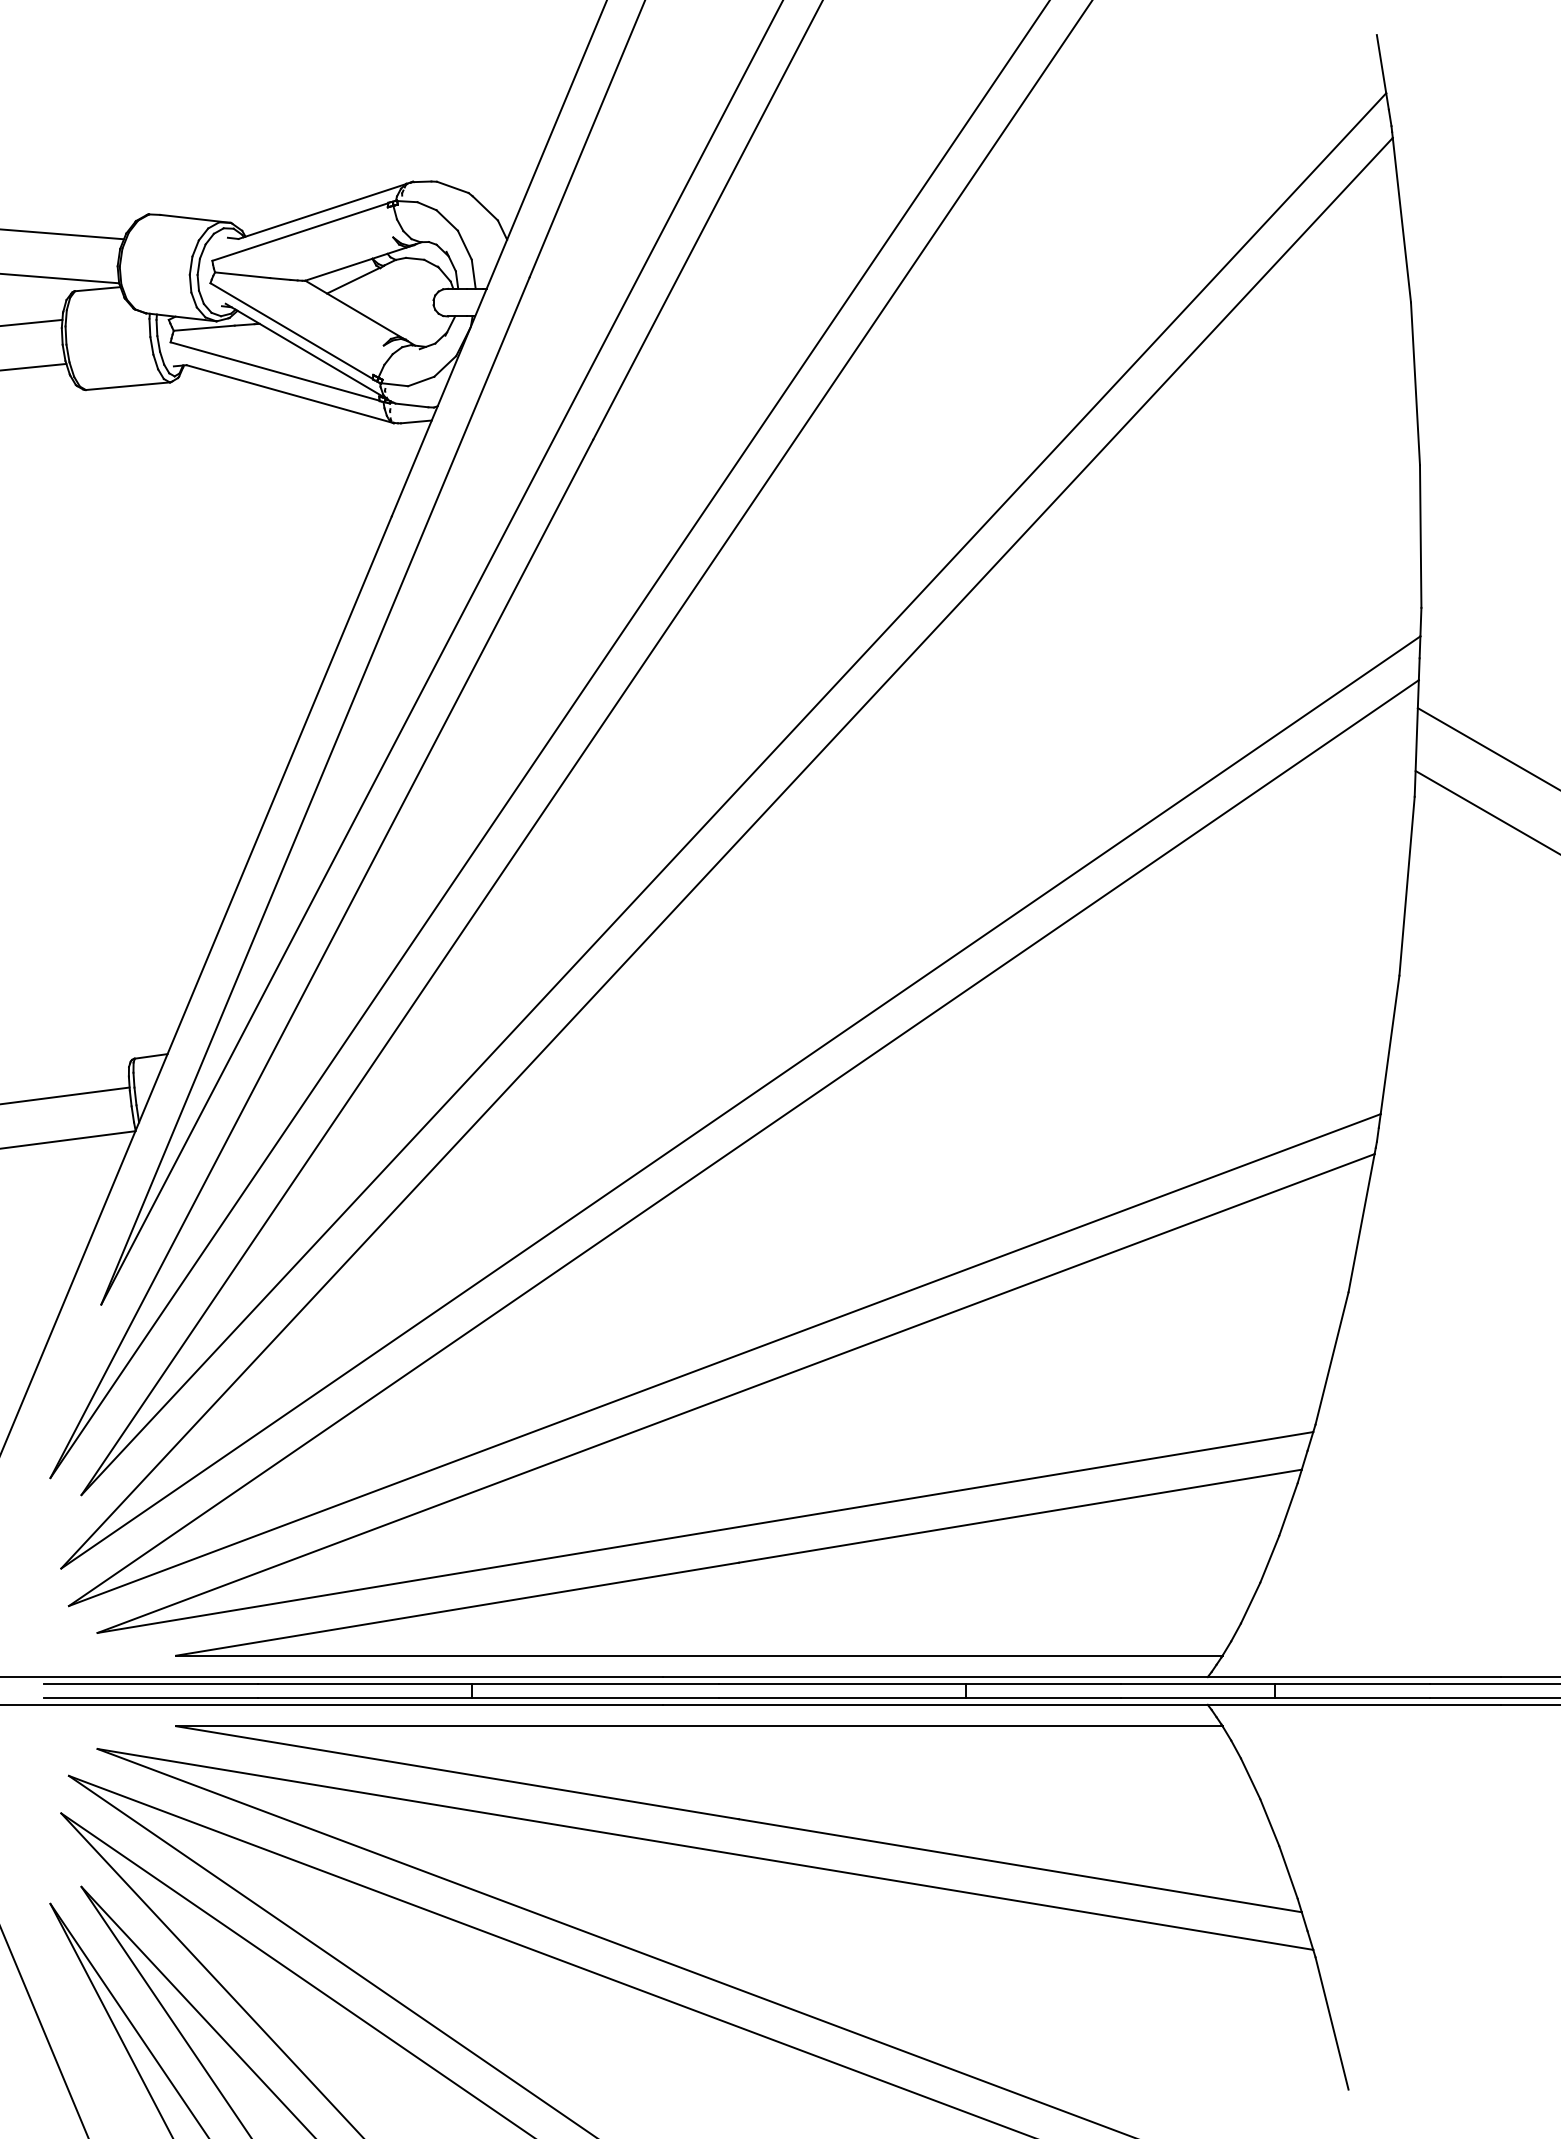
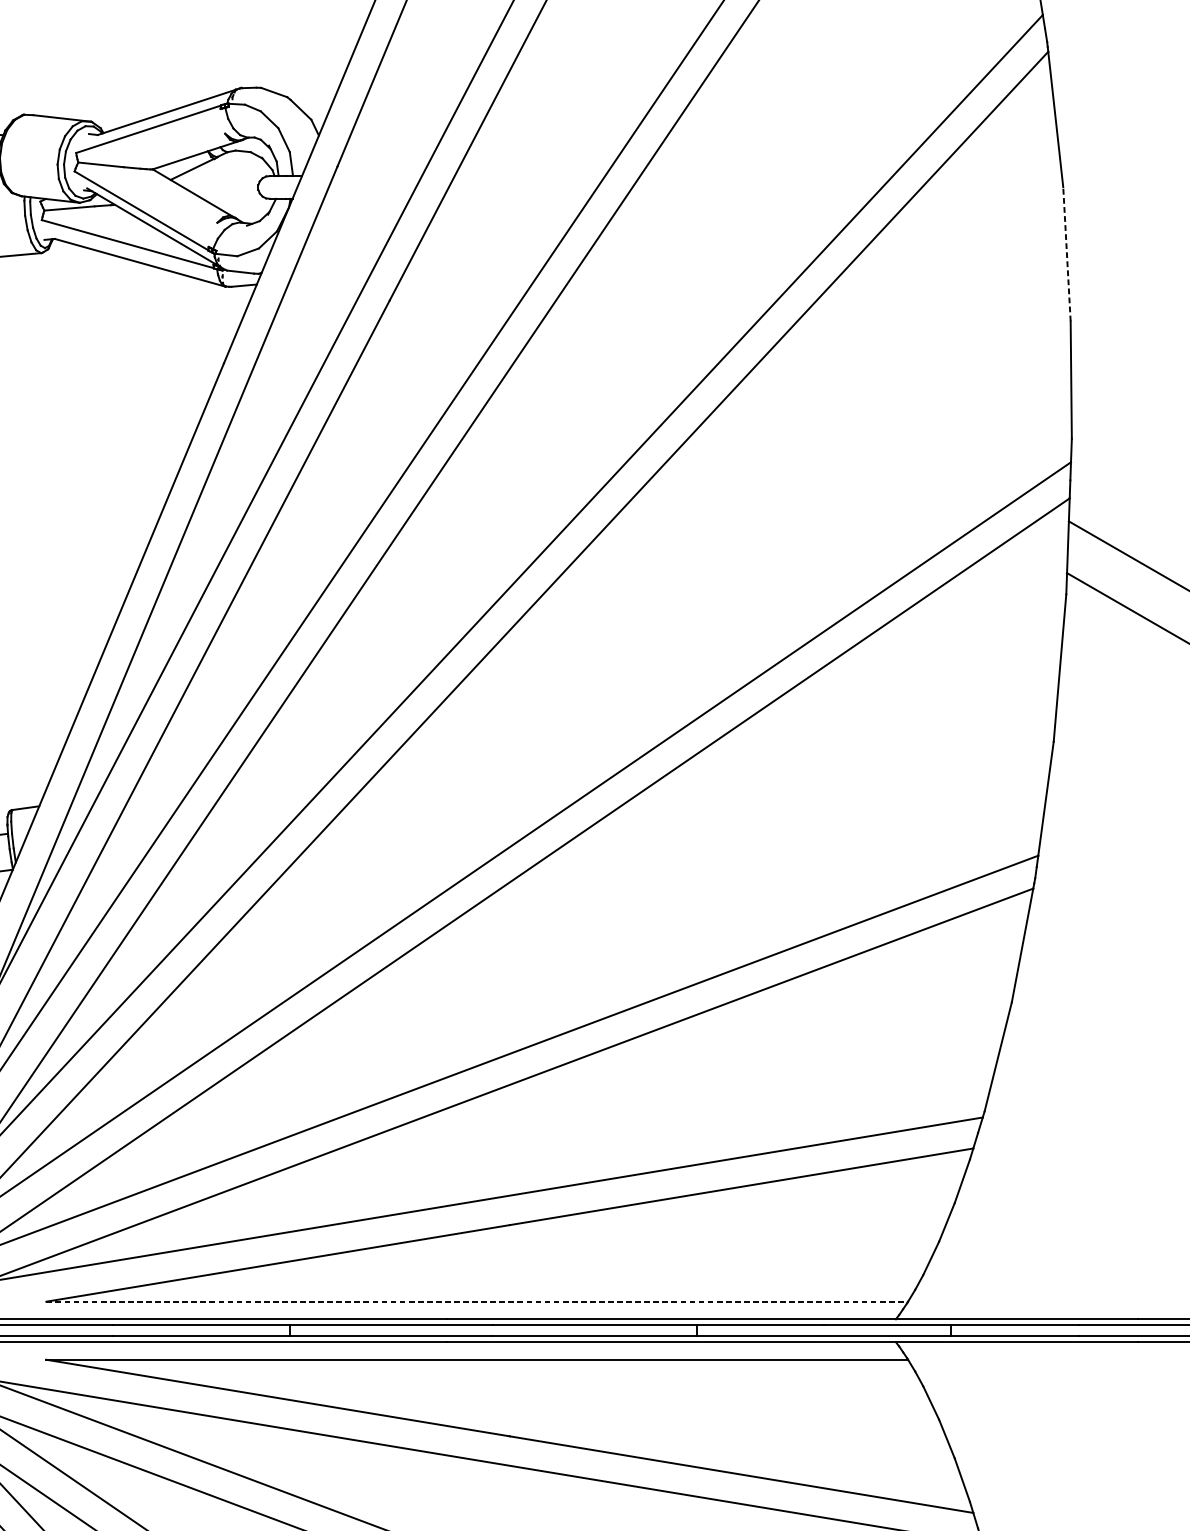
line: (1415, 383) -> (1066, 254), solid -> dashed
line: (699, 1655) -> (477, 1301), solid -> dashed

